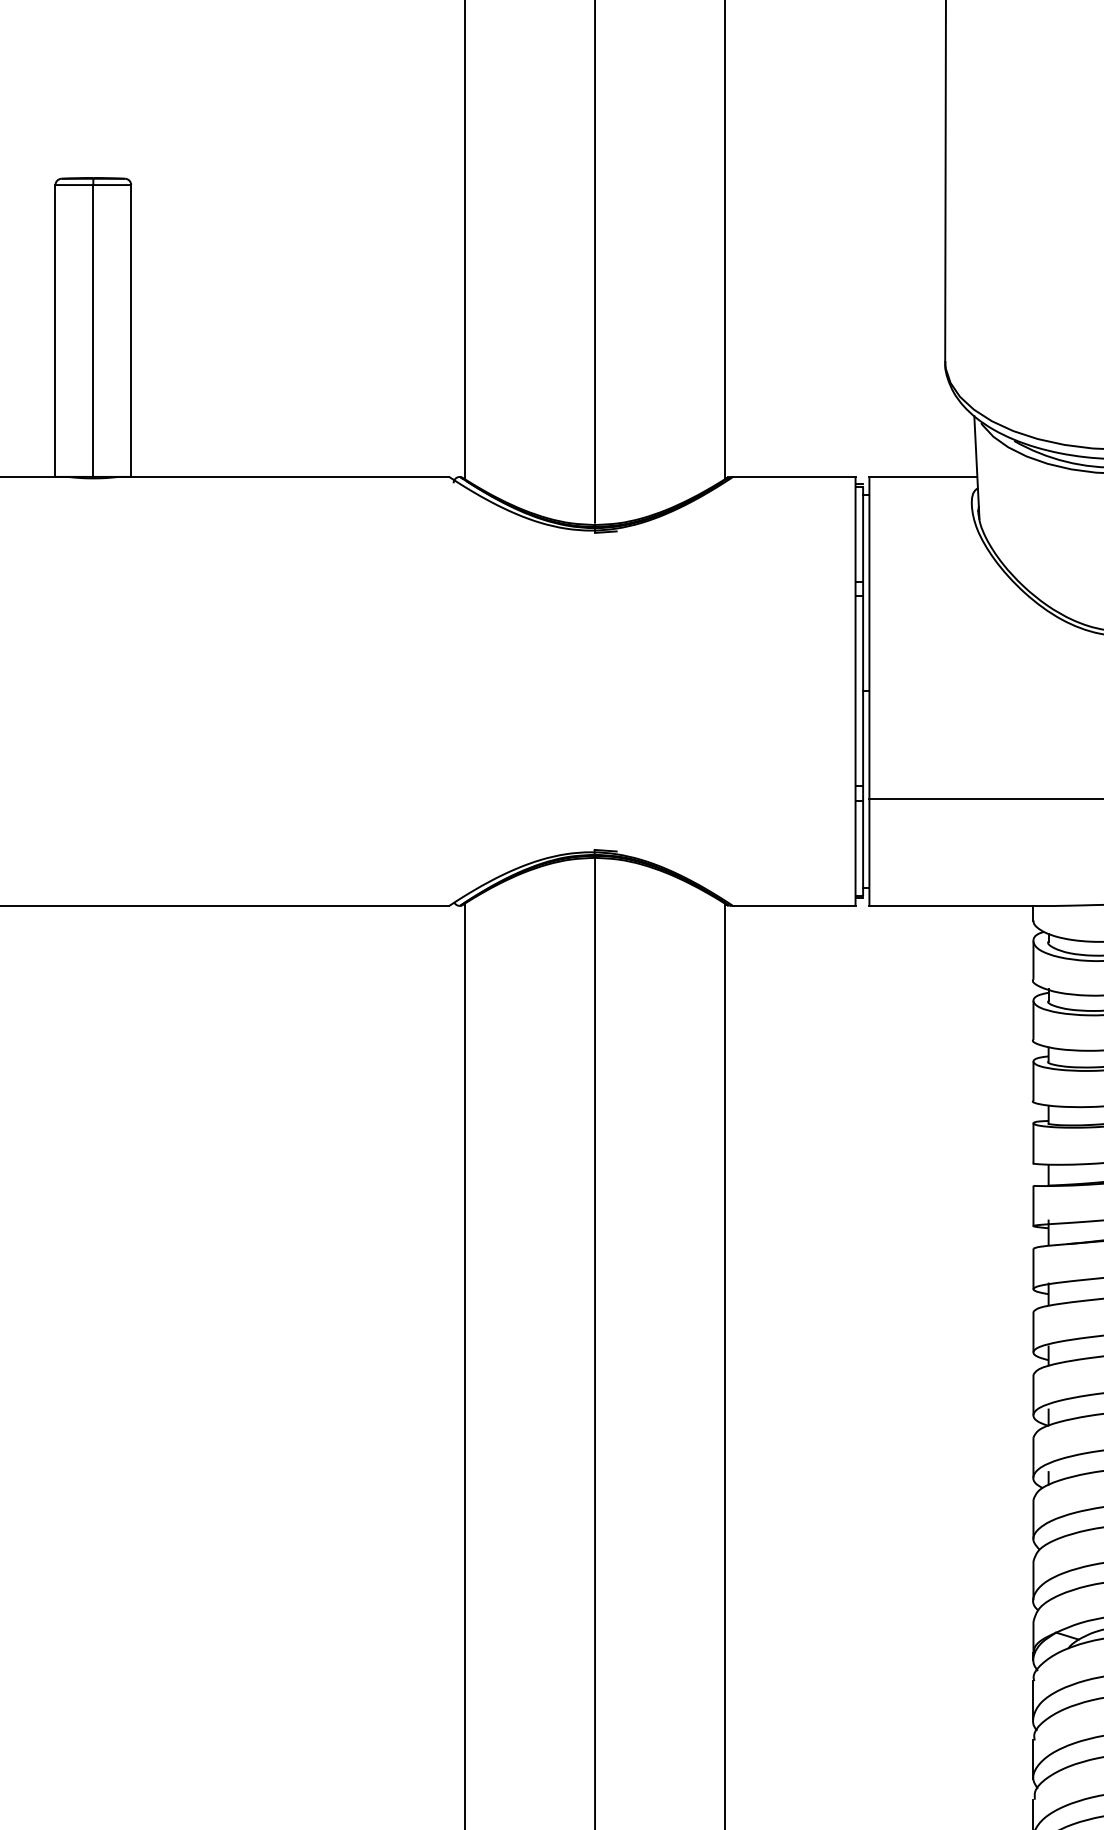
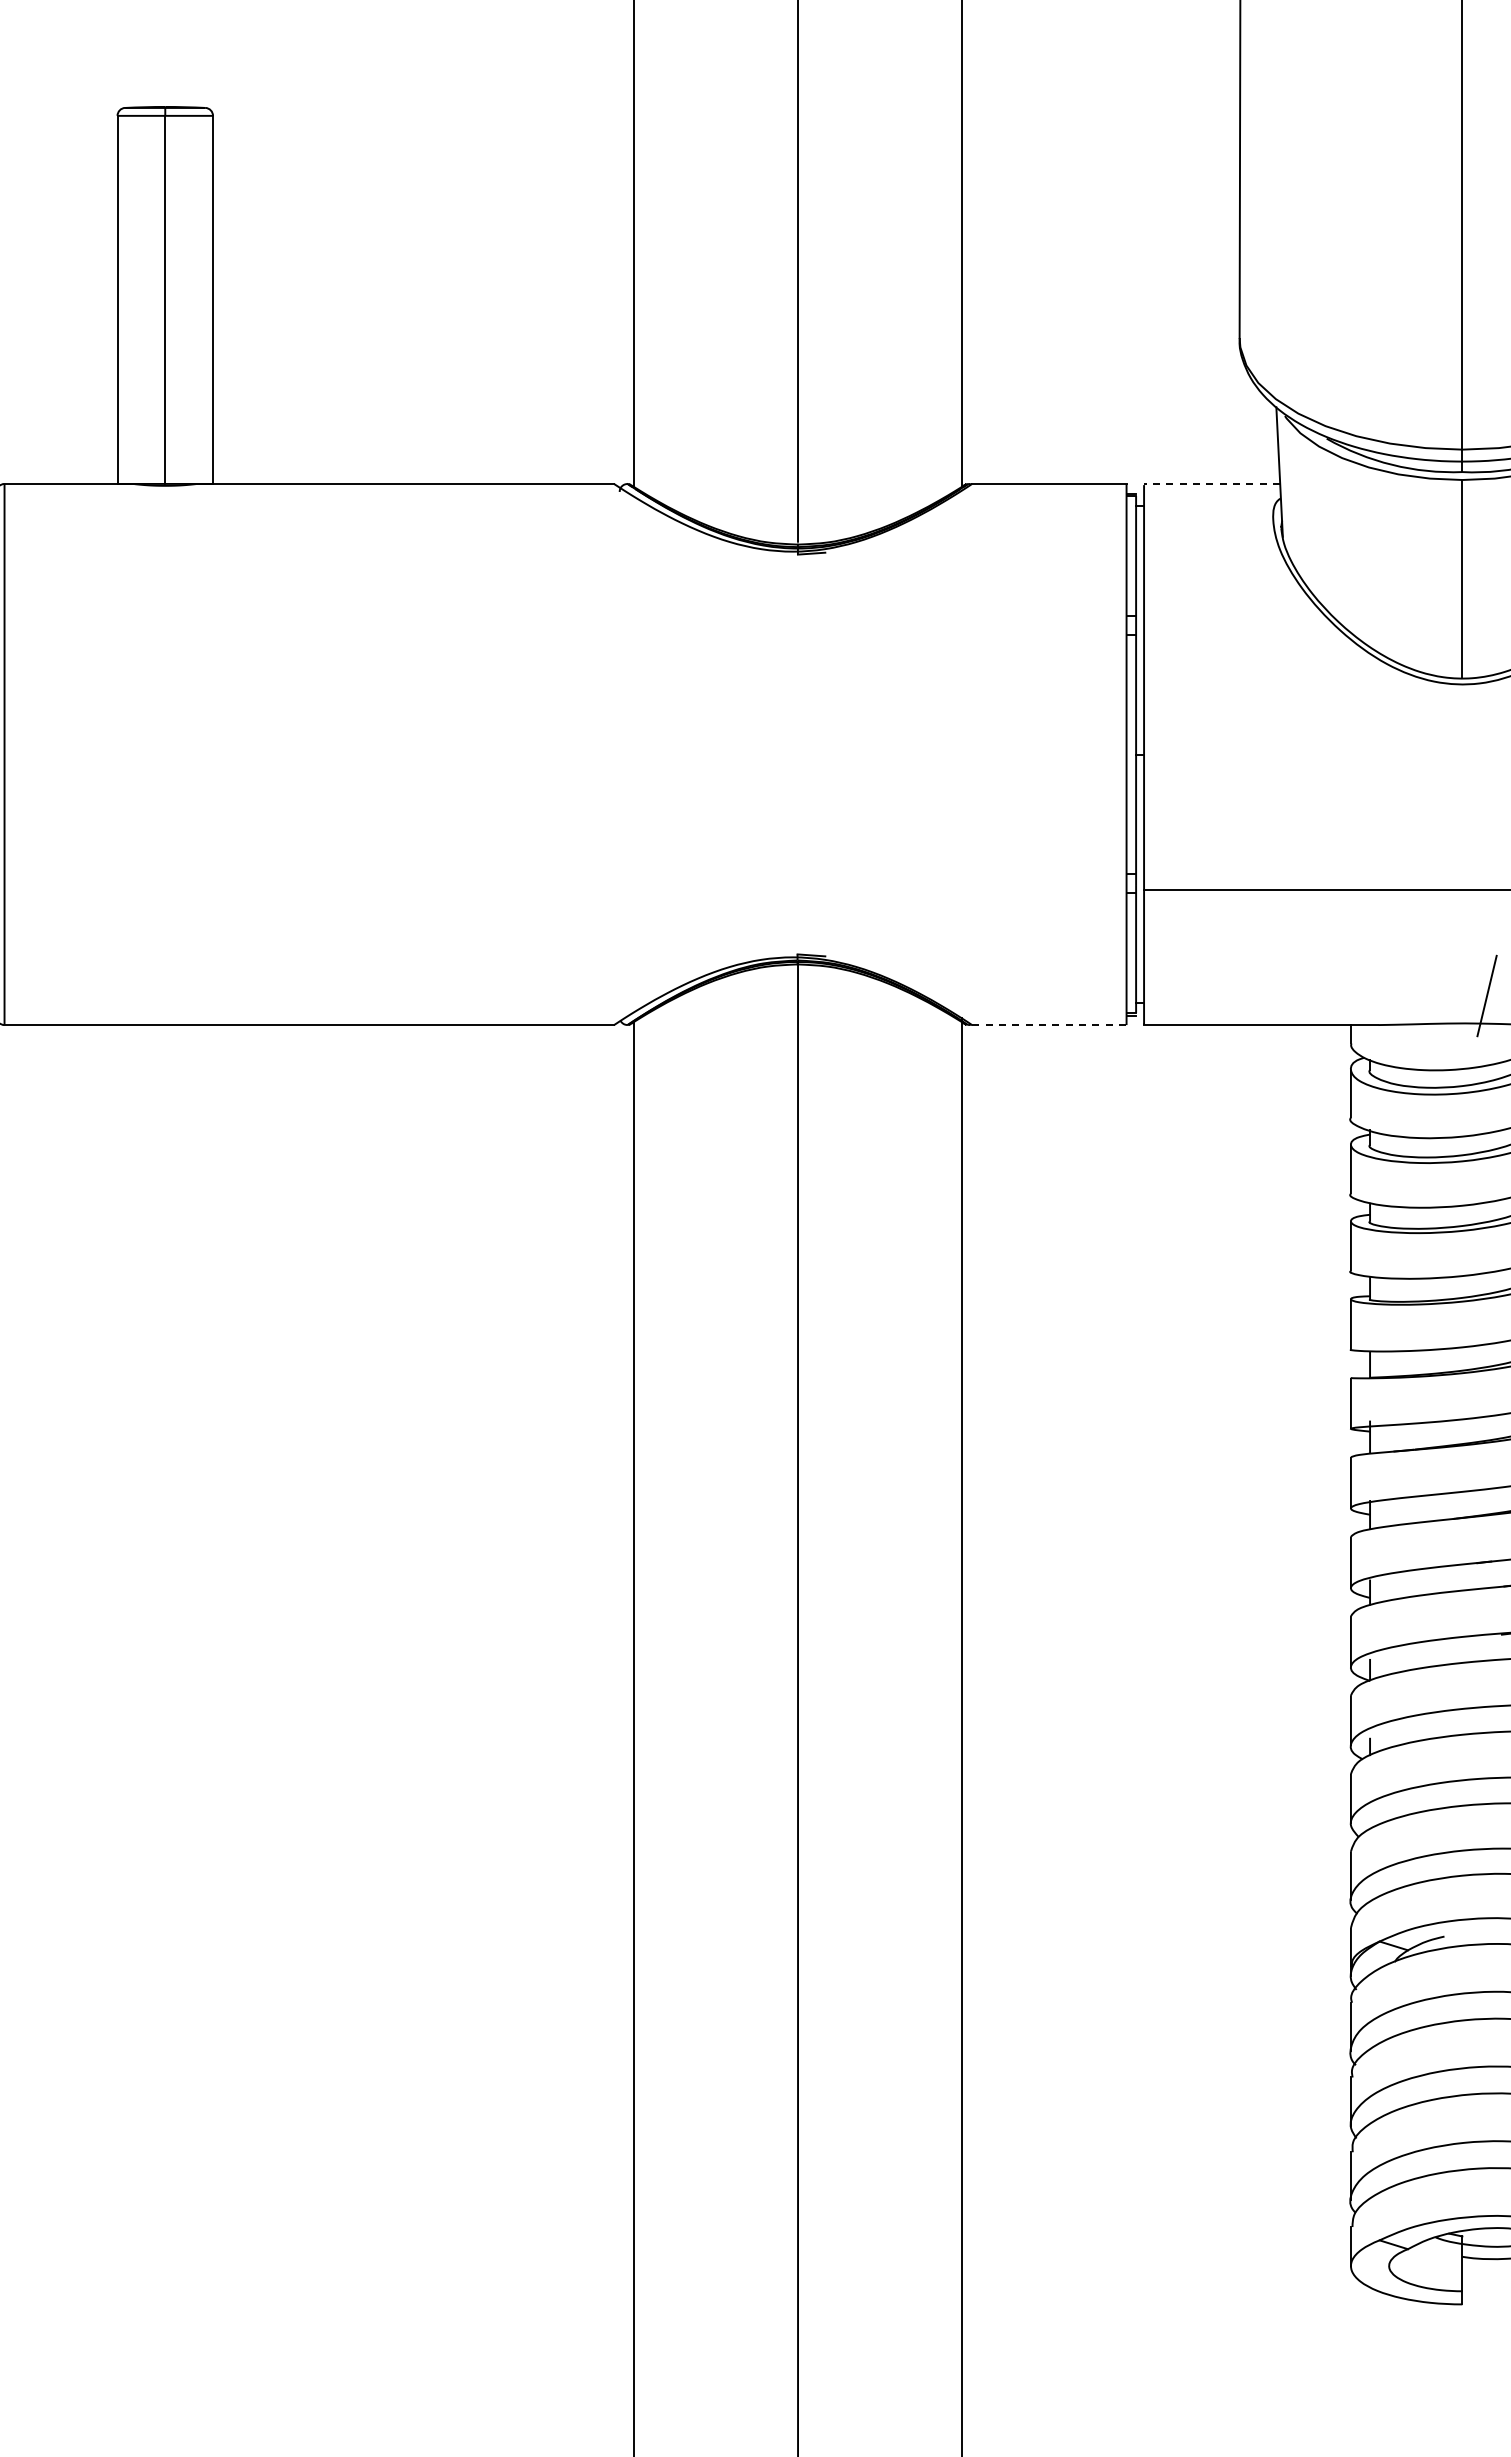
line: (922, 476) -> (1211, 483), solid -> dashed
line: (794, 906) -> (1049, 1025), solid -> dashed

